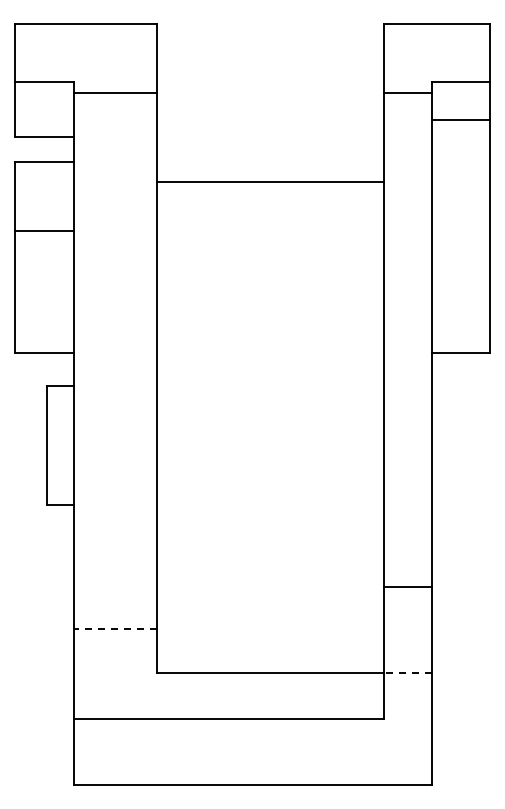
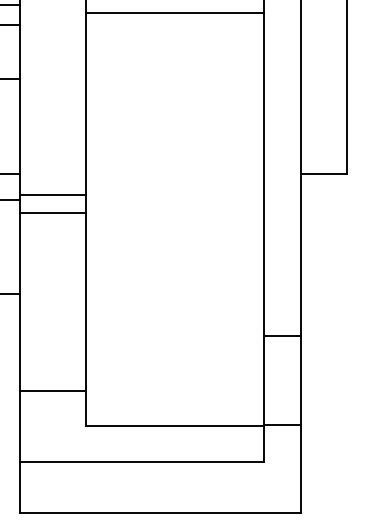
line: (270, 182) -> (174, 13), moved
line: (115, 378) -> (53, 194), added
line: (115, 401) -> (53, 212), added
line: (407, 587) -> (282, 335), moved
line: (115, 629) -> (53, 391), dashed -> solid
line: (407, 672) -> (282, 425), dashed -> solid

